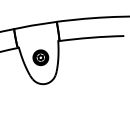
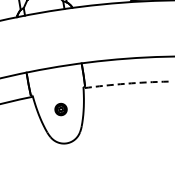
arc: (90, 37) -> (125, 83), solid -> dashed
part: (40, 57) -> (60, 109), size x0.6

